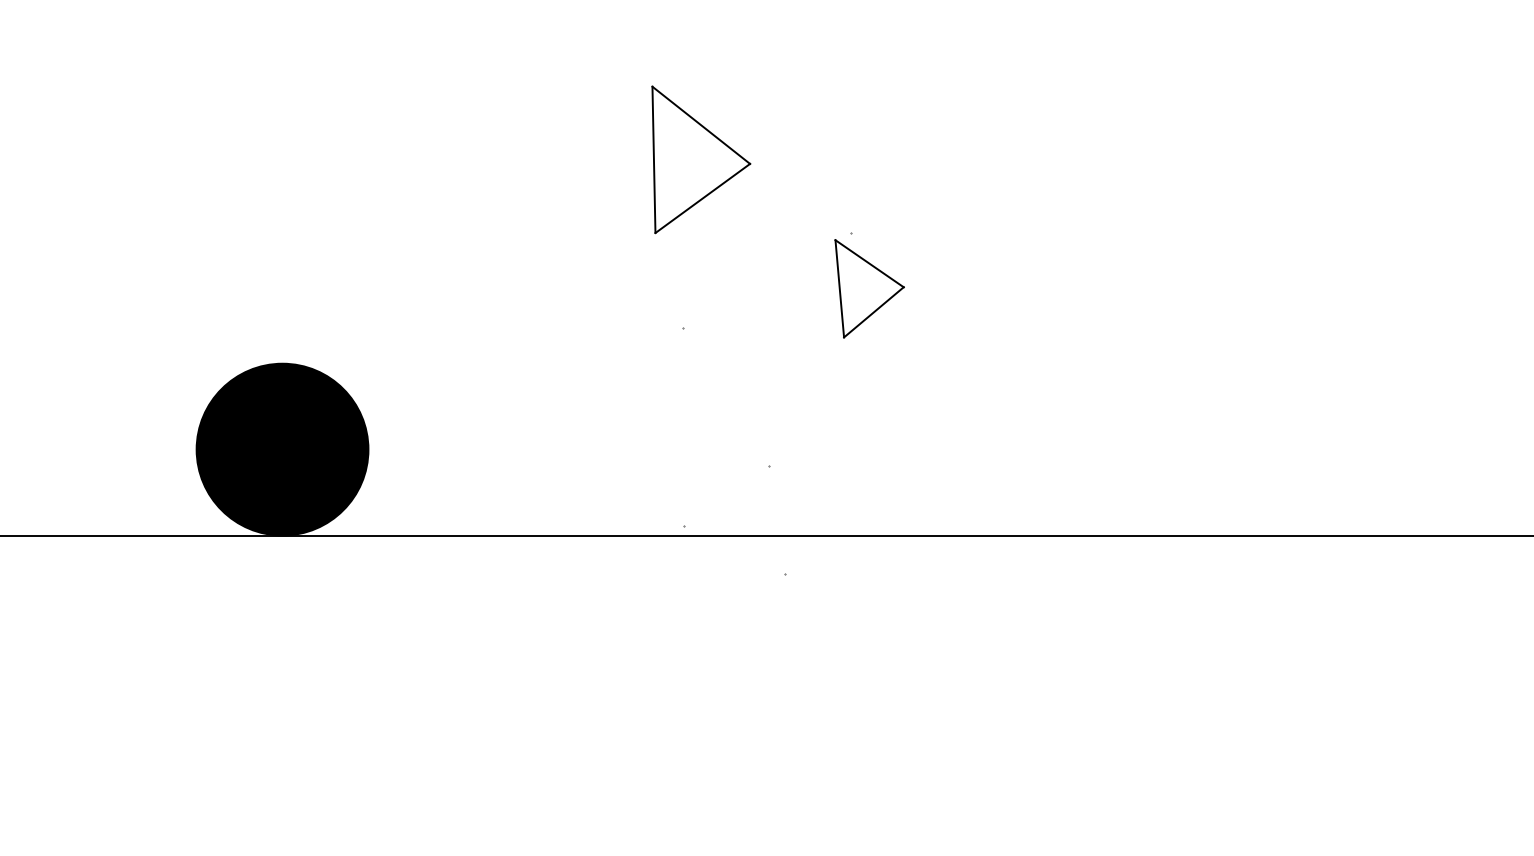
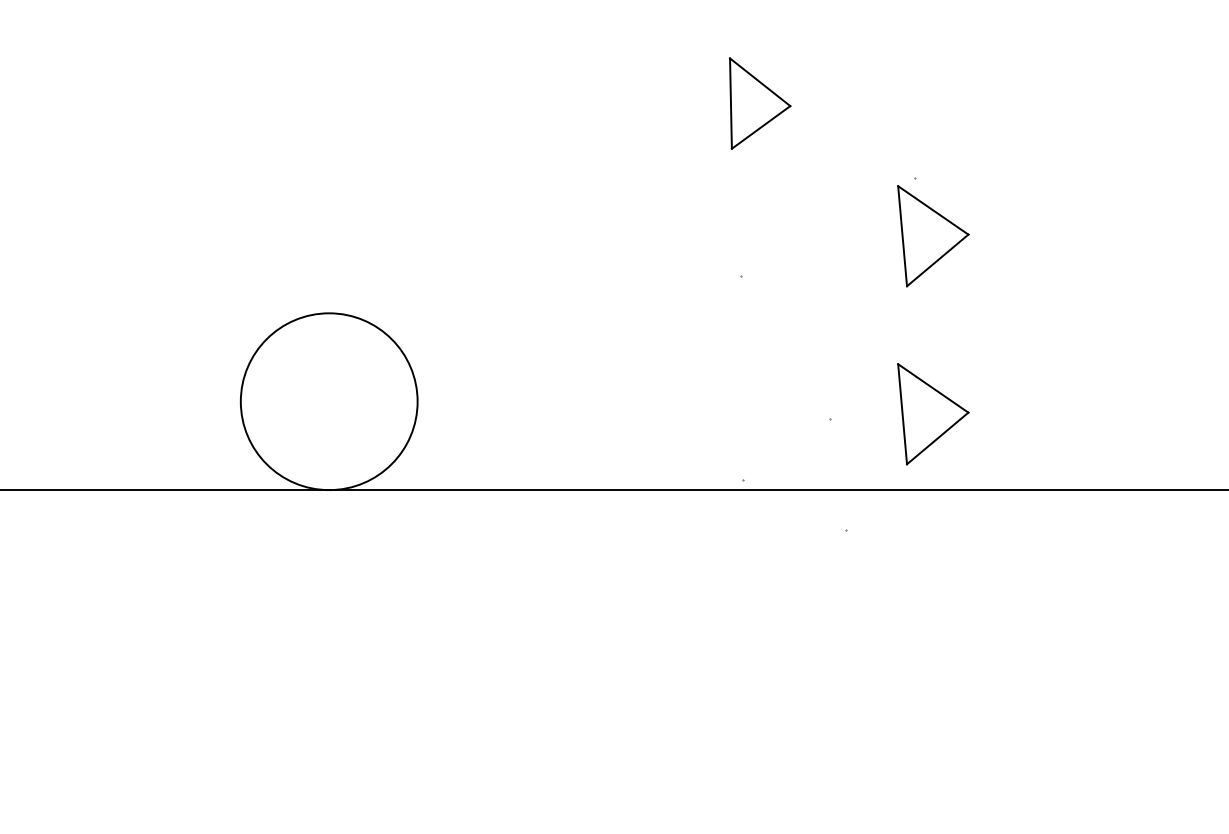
part: (701, 159) -> (760, 103), size x0.6
fill: (282, 449) -> (329, 401), removed
part: (869, 461) -> (933, 413), added

